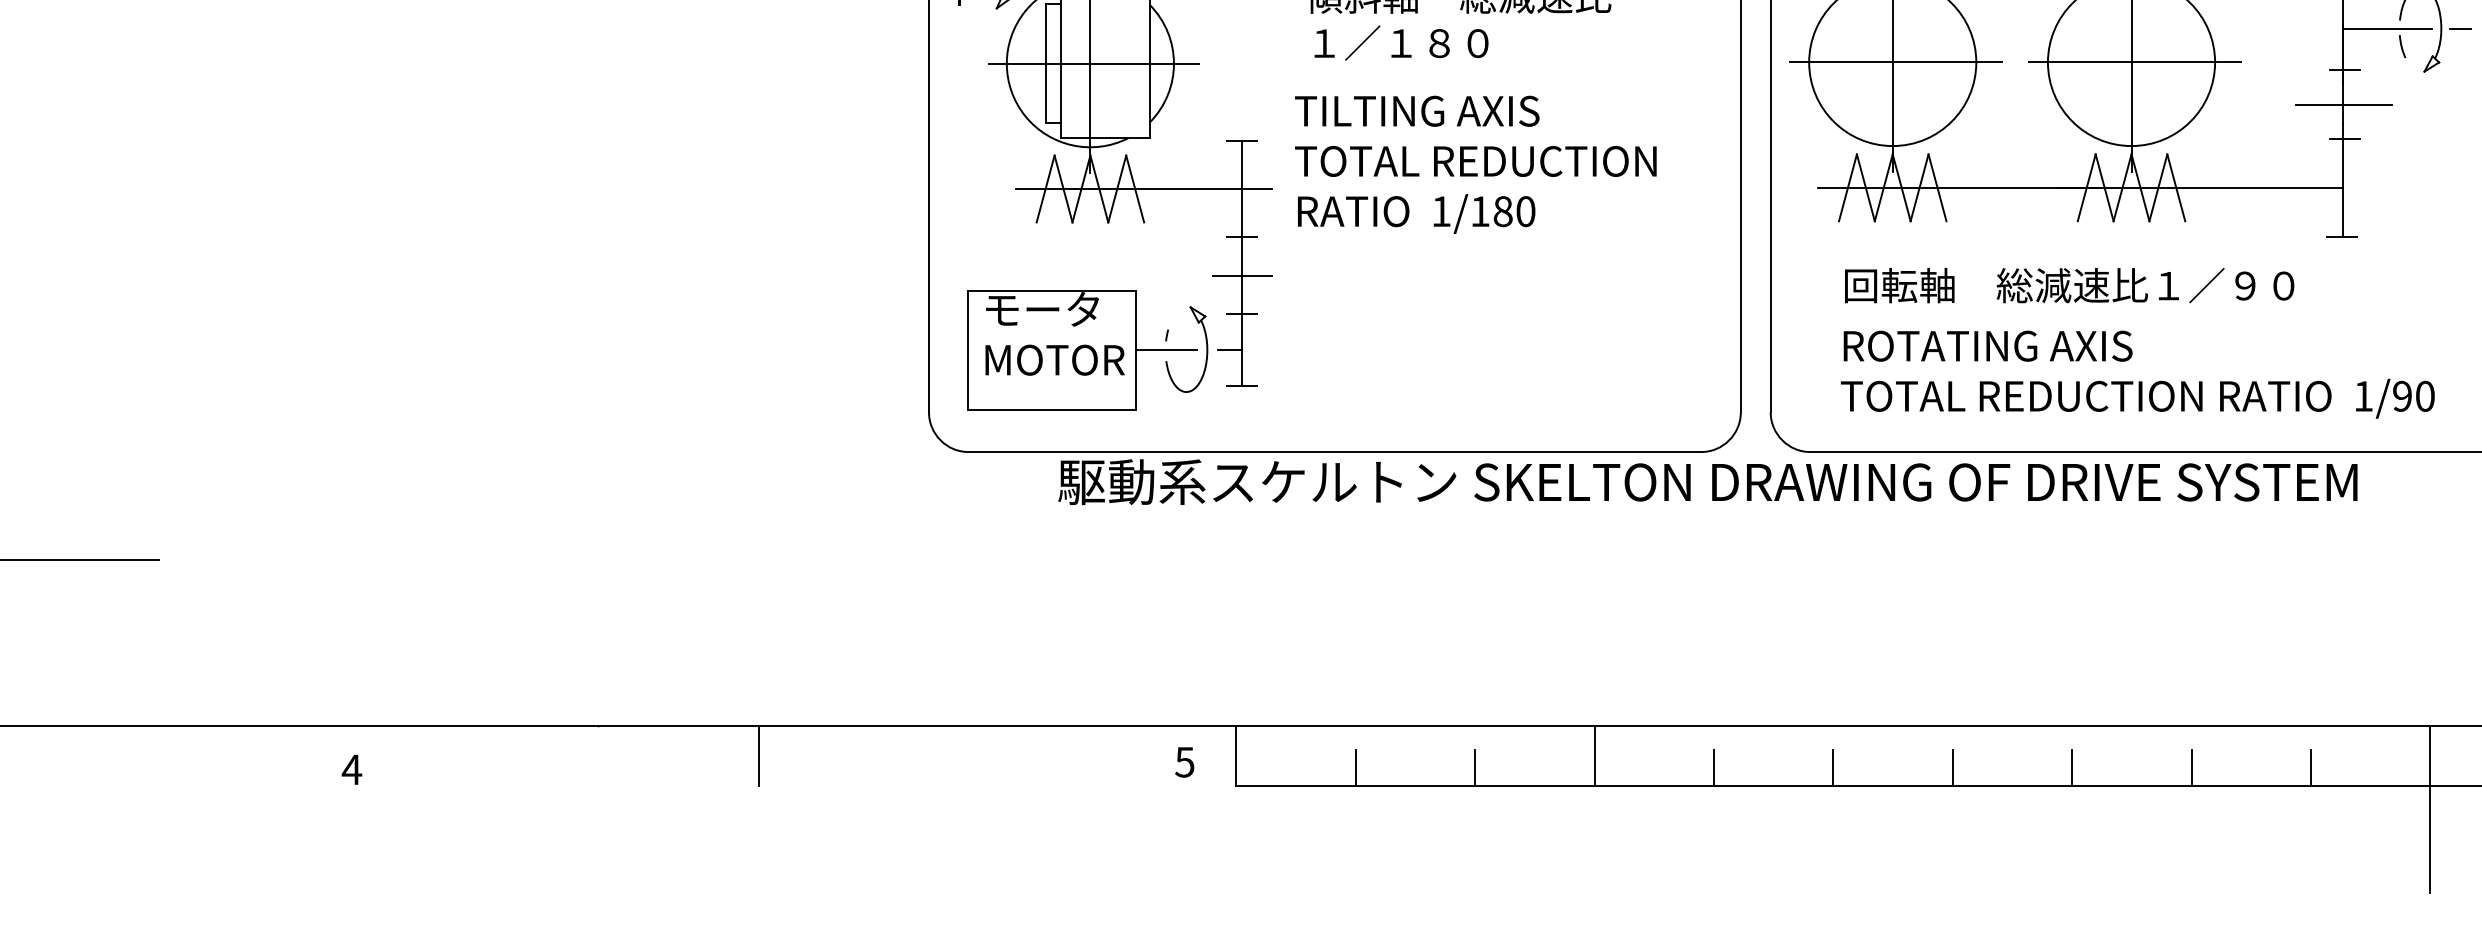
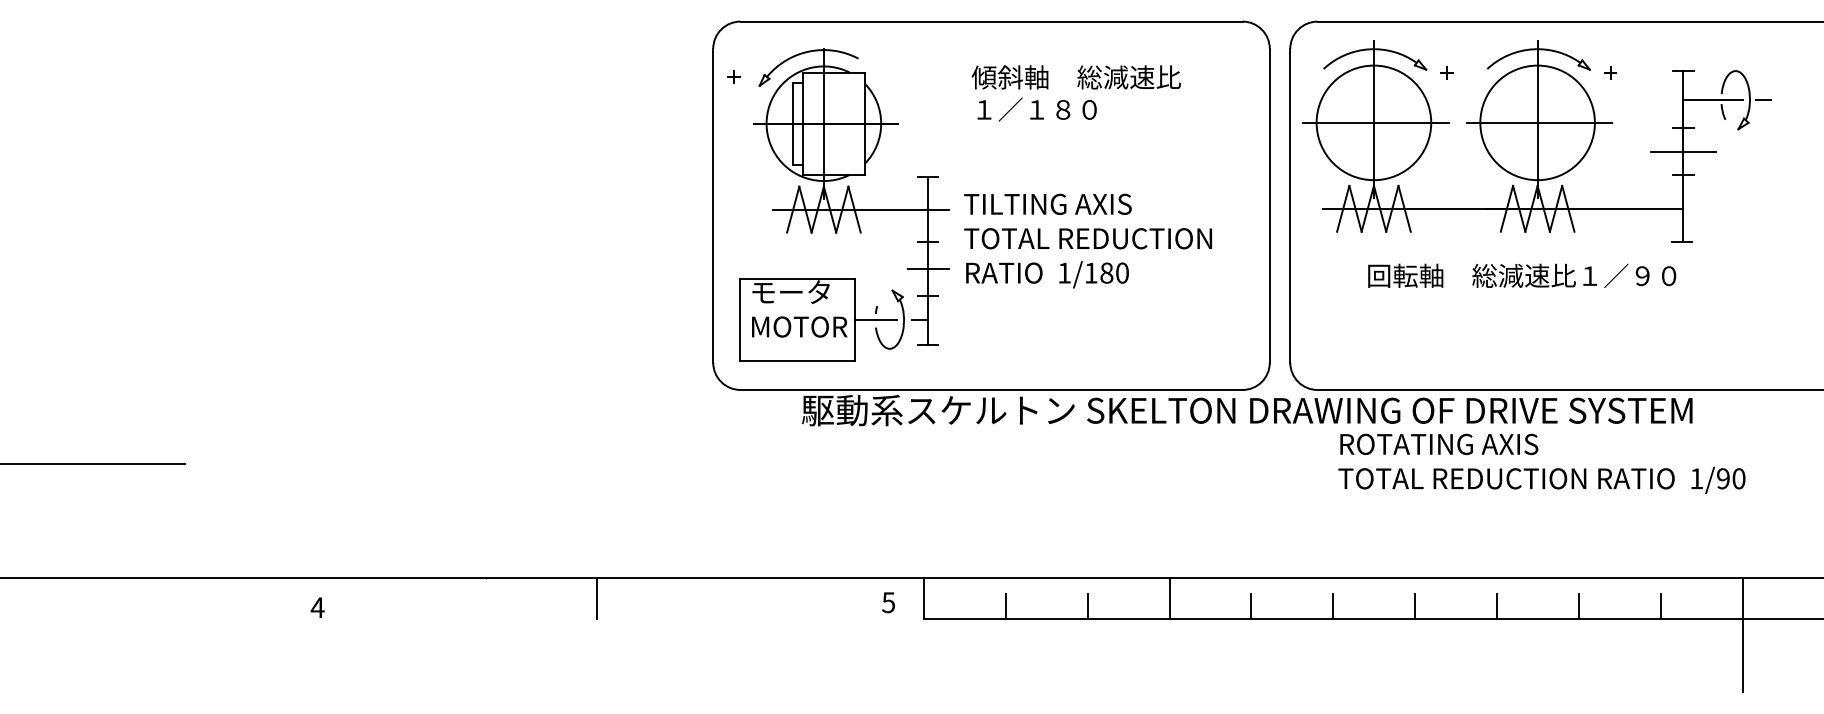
text: (1474, 164) -> (1087, 240), moved
text: (2070, 285) -> (1522, 275), moved
text: (2137, 374) -> (1541, 463), moved

